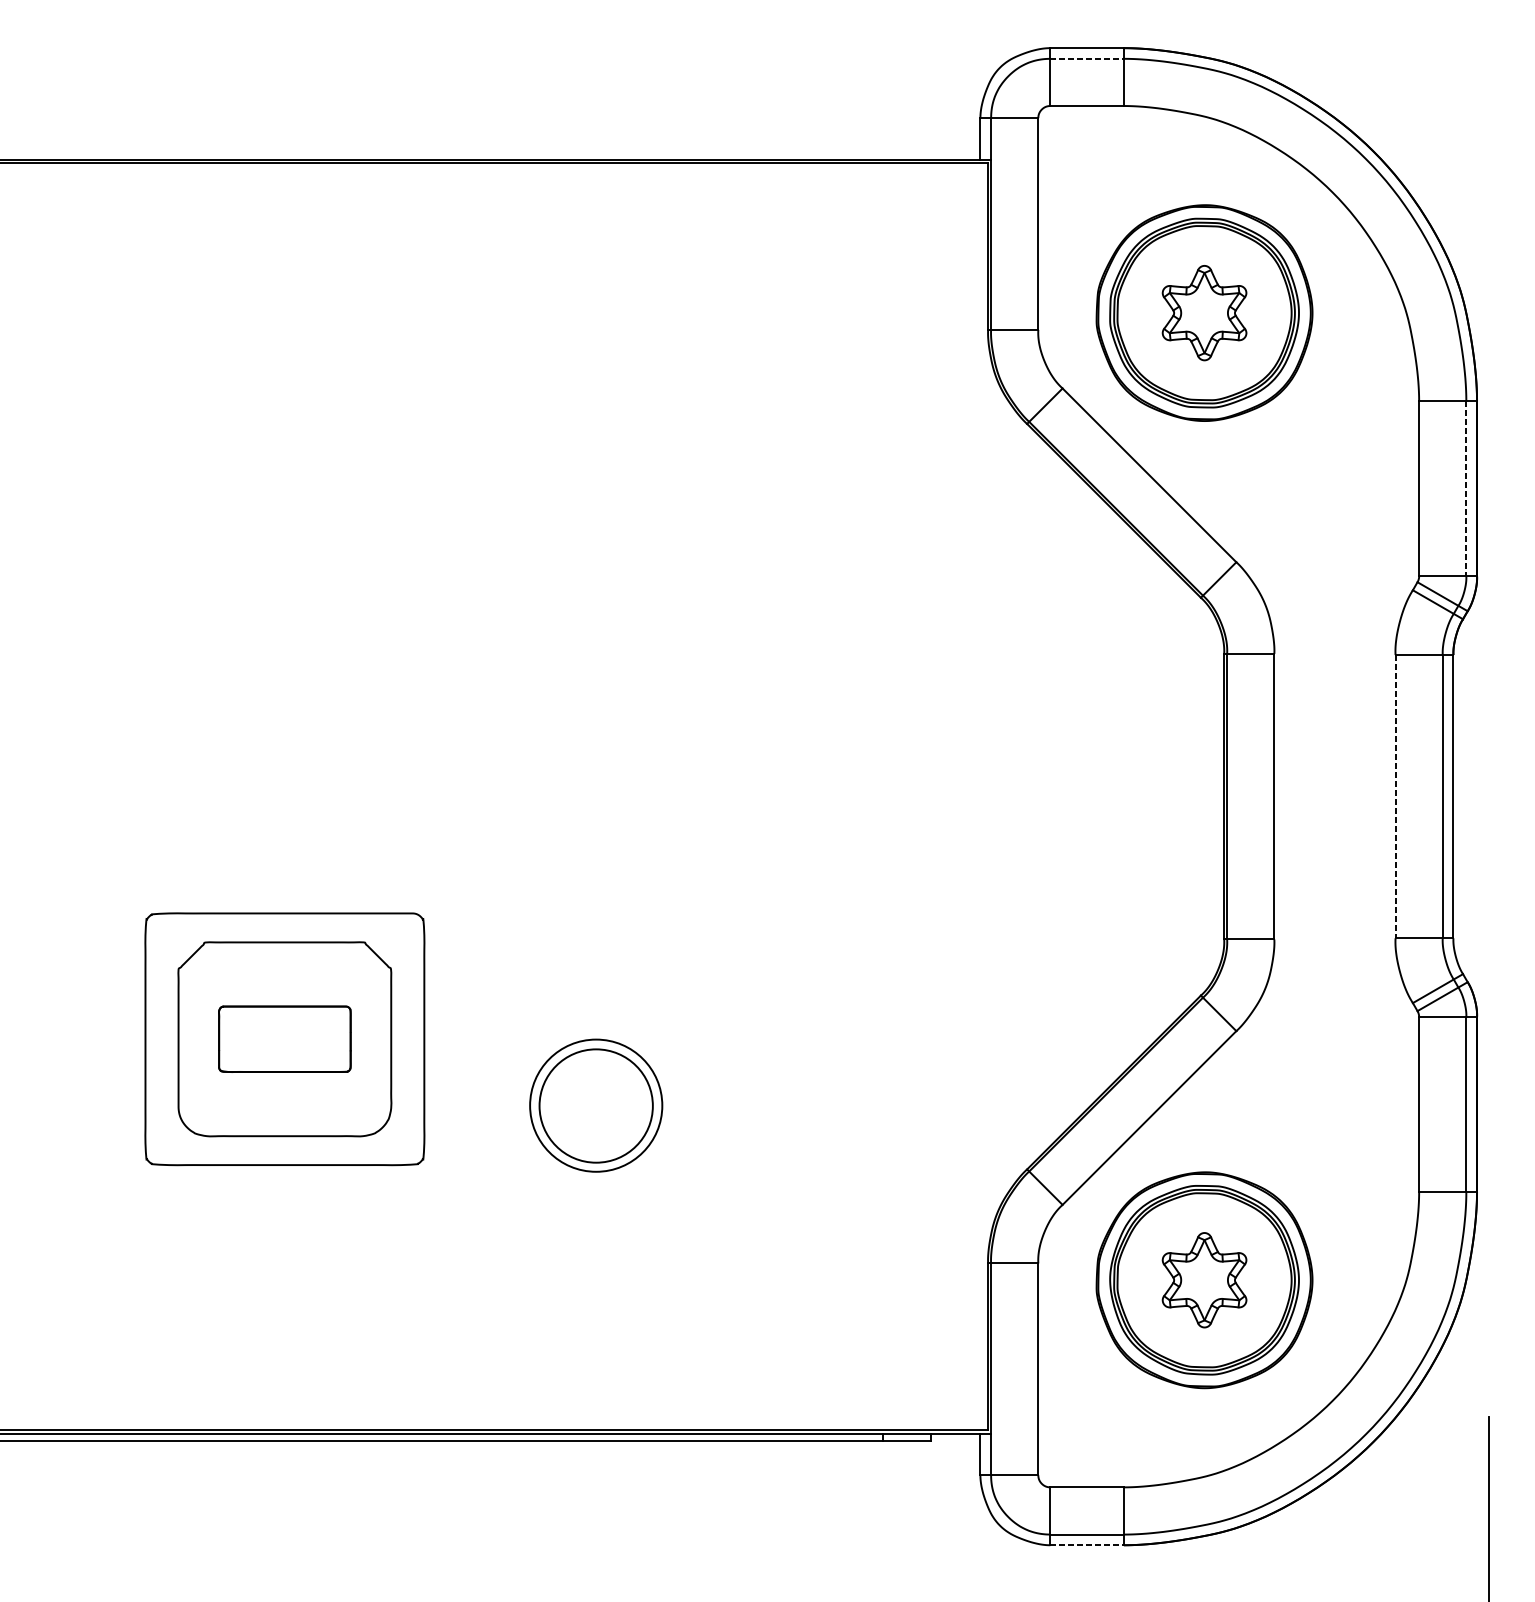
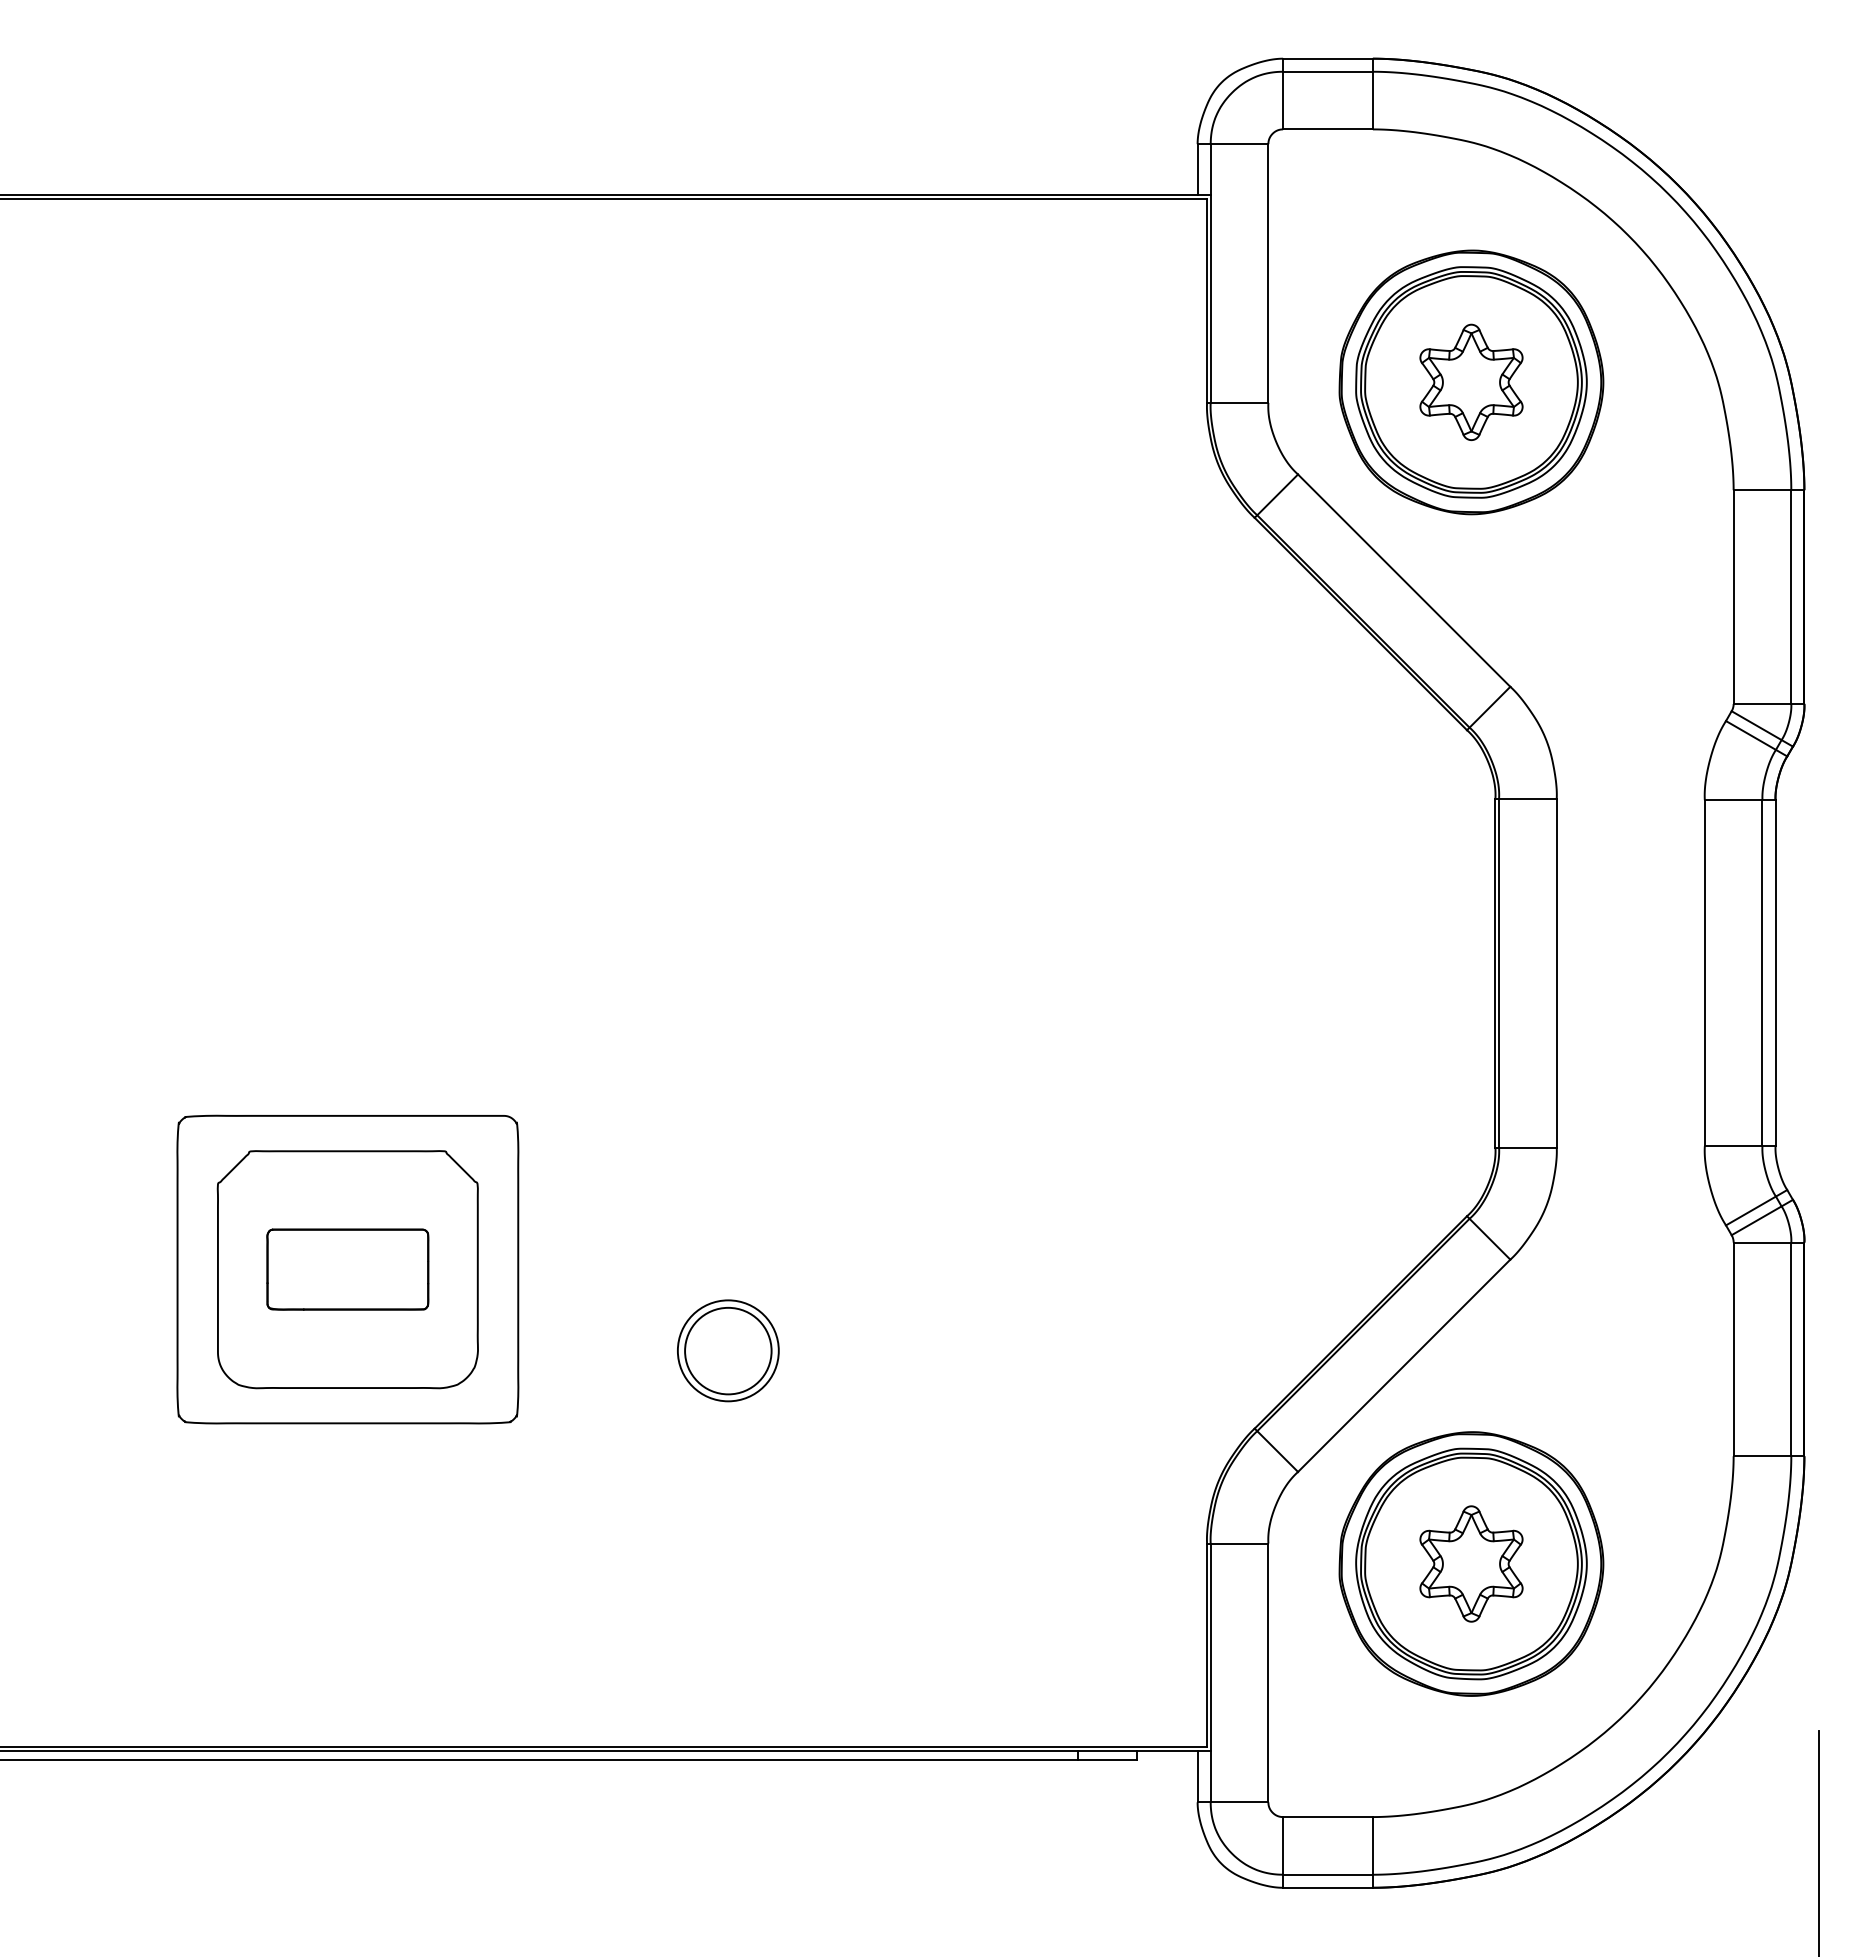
line: (1087, 58) -> (1328, 71), dashed -> solid
line: (1466, 489) -> (1791, 597), dashed -> solid
line: (1395, 796) -> (1704, 973), dashed -> solid
part: (596, 1105) -> (728, 1350), size x0.62
line: (1087, 1545) -> (1328, 1887), dashed -> solid

